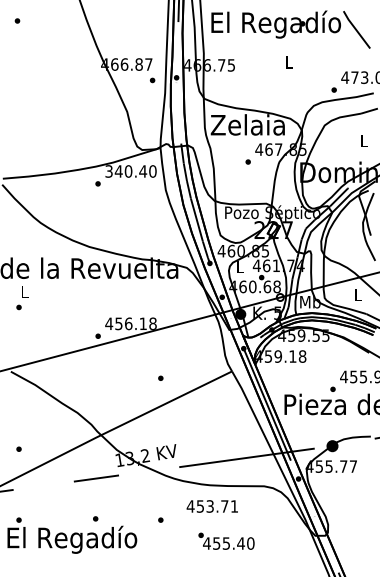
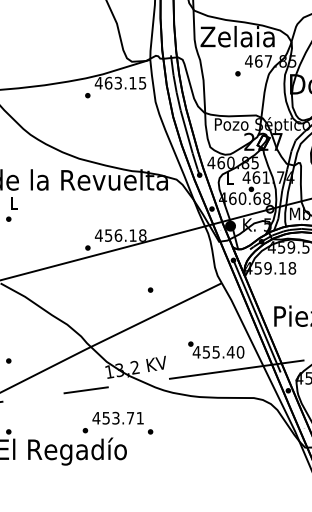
text: (130, 171) -> (120, 83), 340.40 -> 463.15
text: (211, 506) -> (117, 418), moved
text: (226, 540) -> (216, 349), moved

